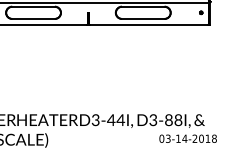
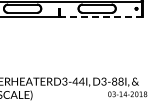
line: (149, 25) -> (101, 17), solid -> dashed

